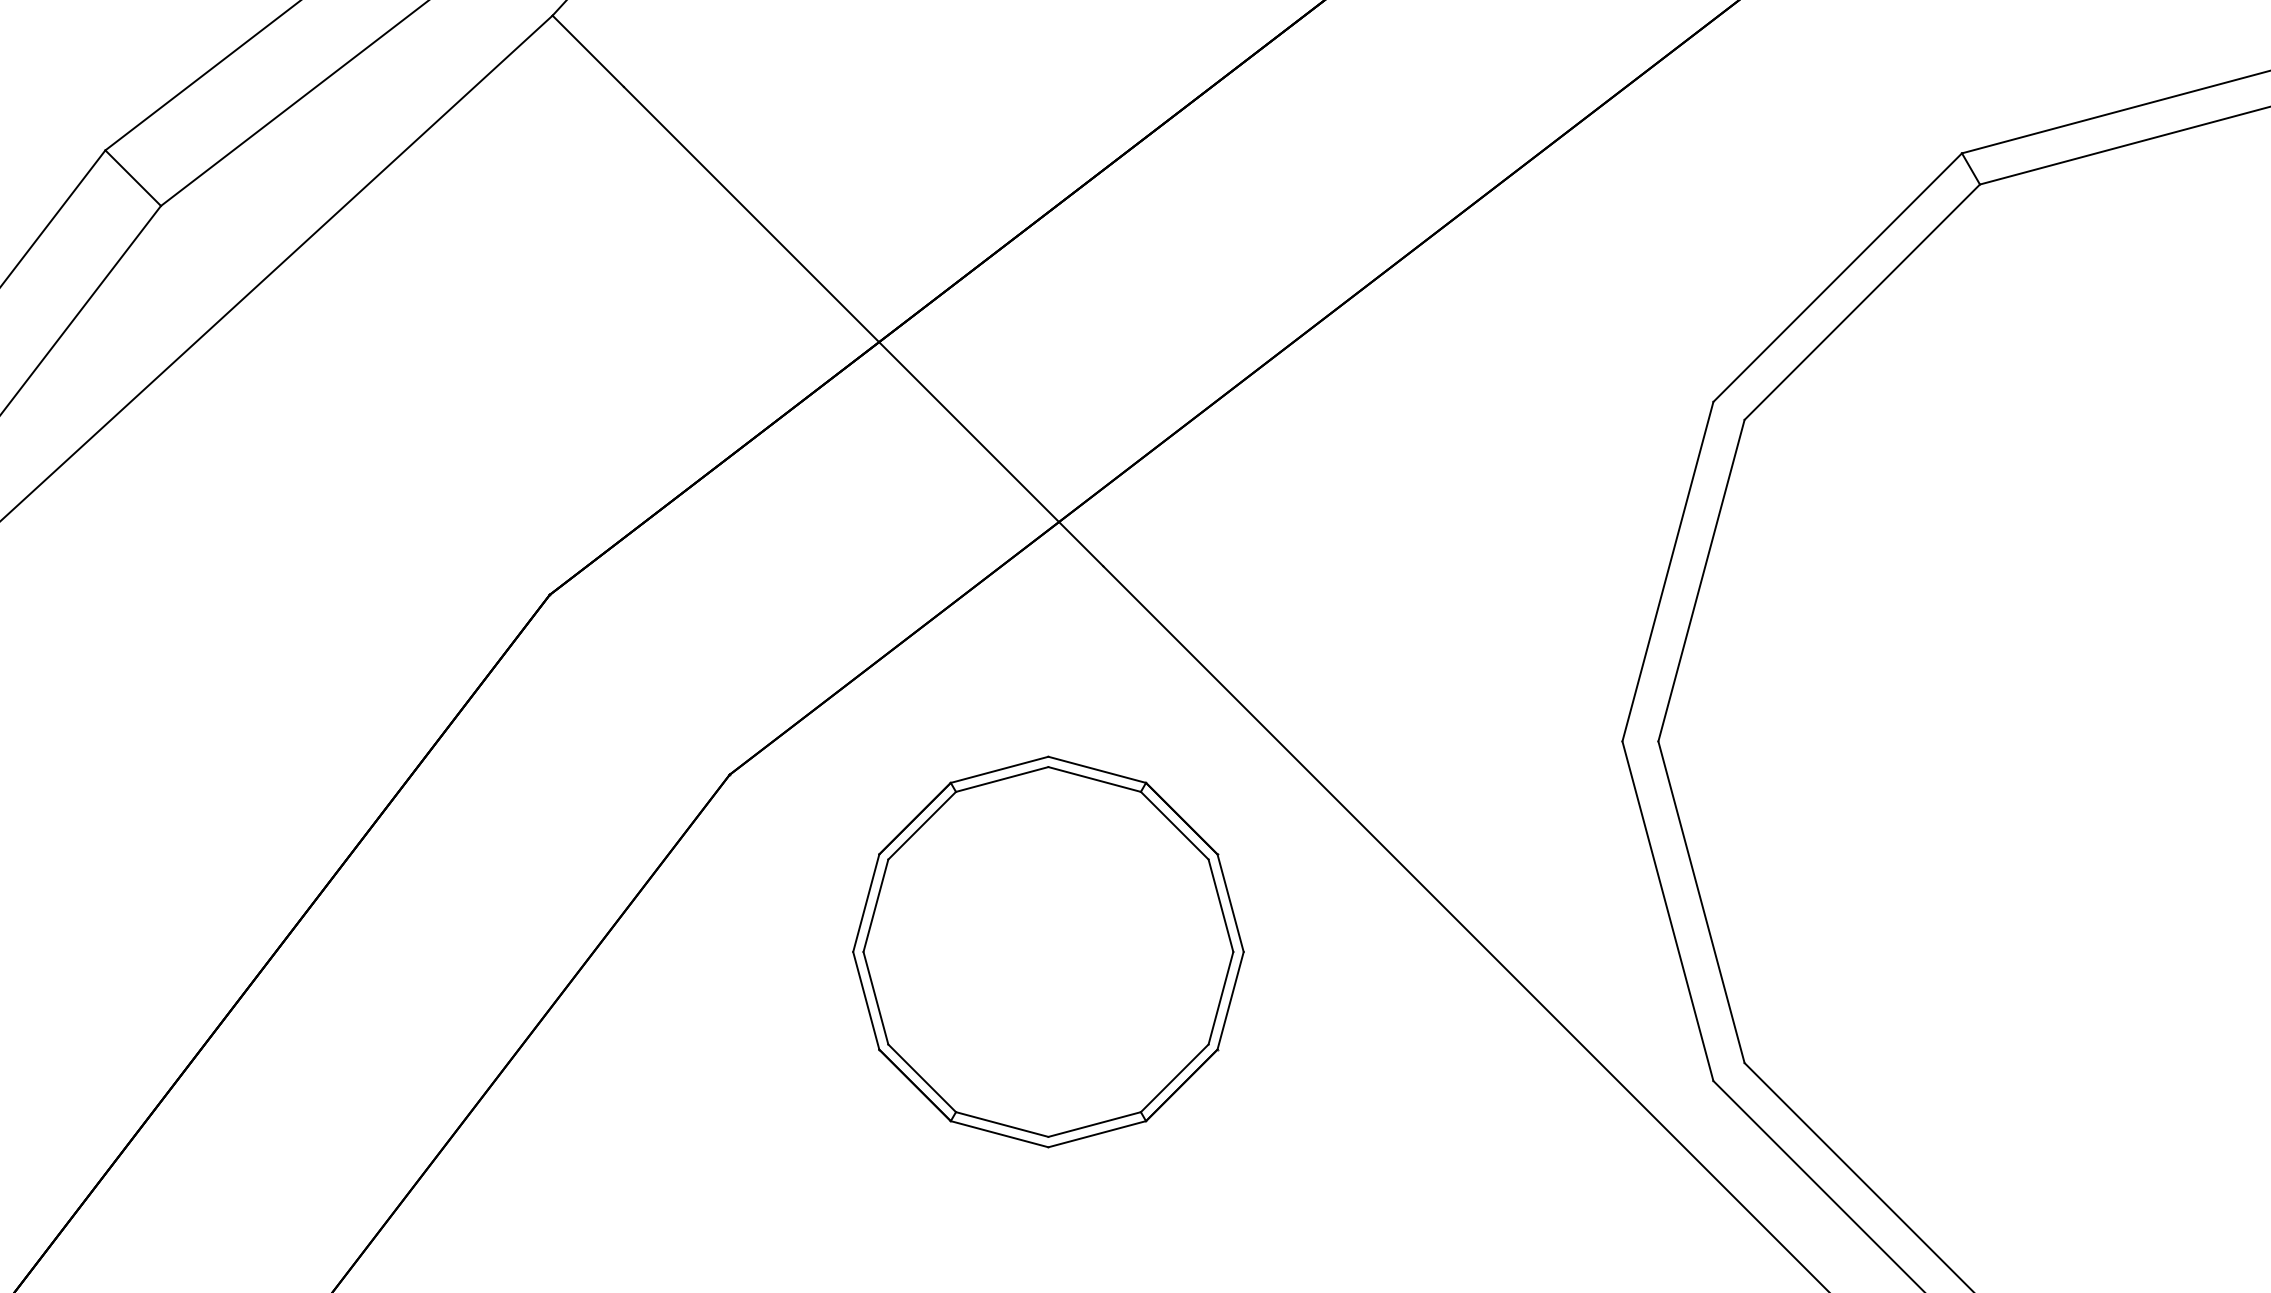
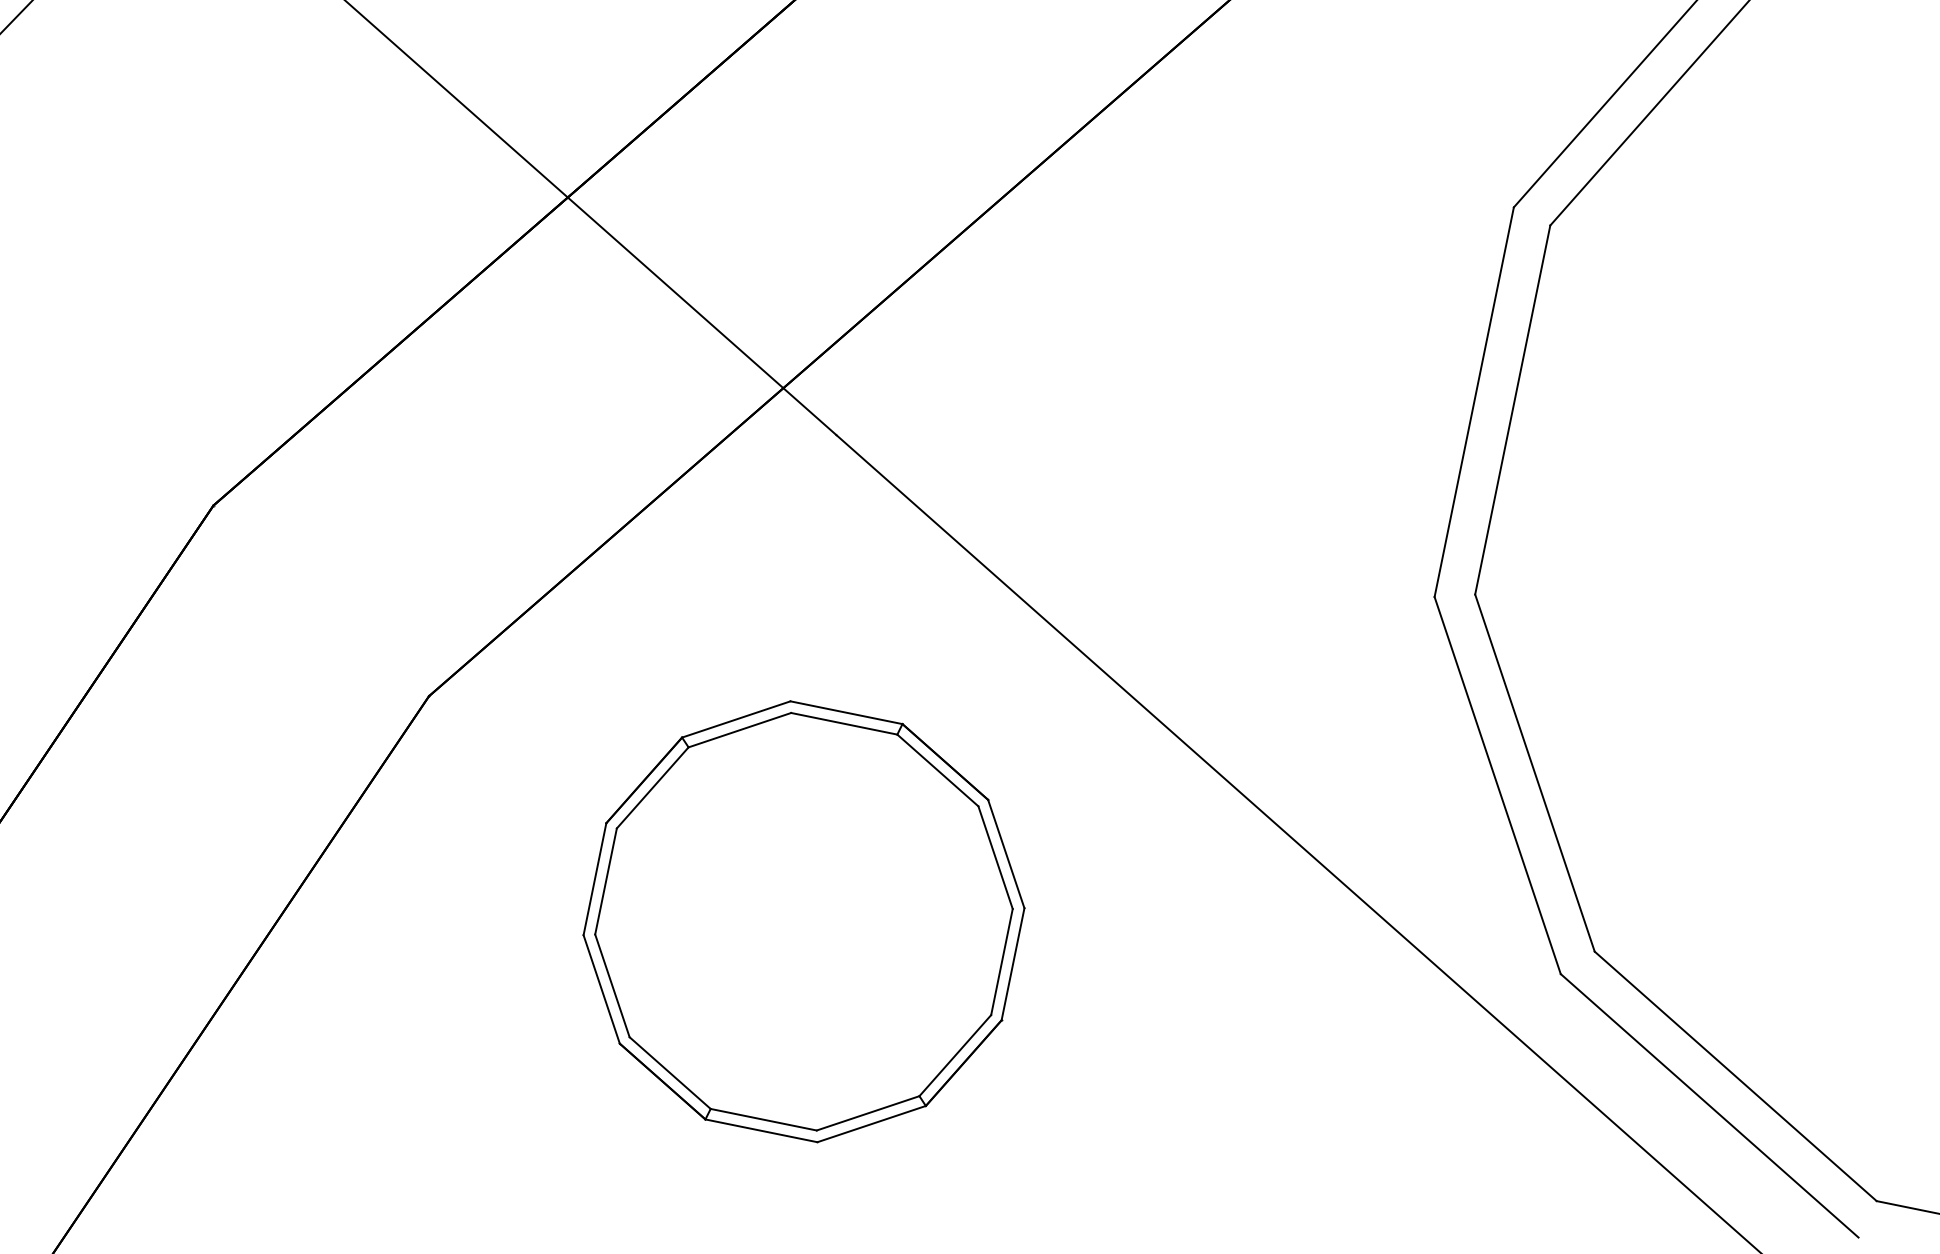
part: (1048, 951) -> (804, 921), moved

